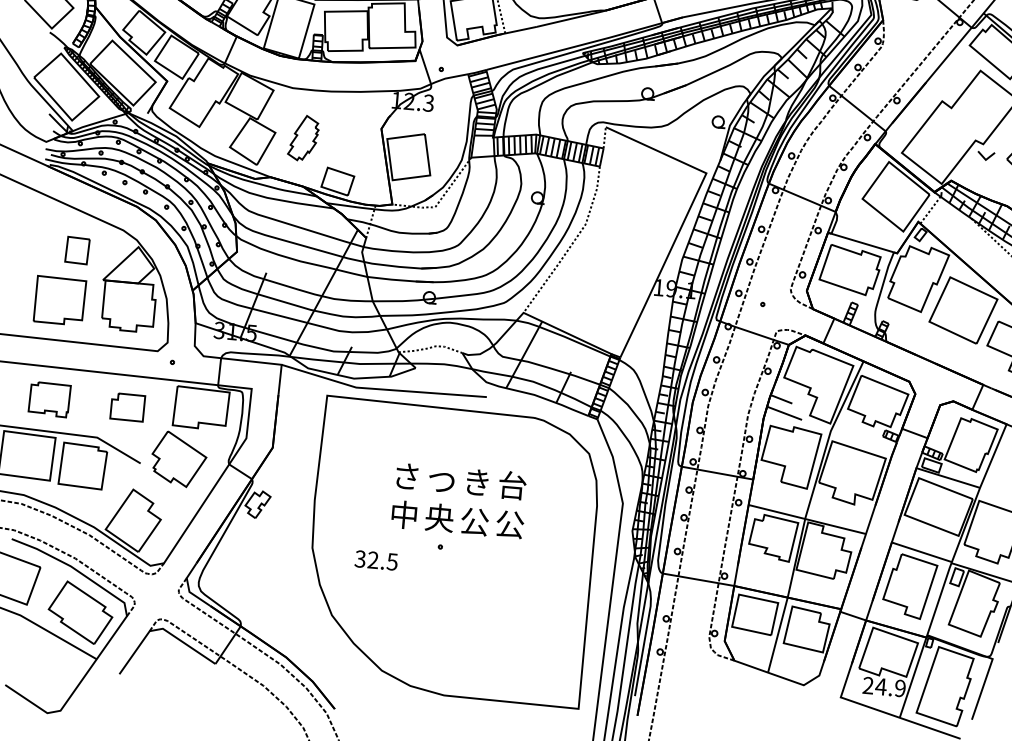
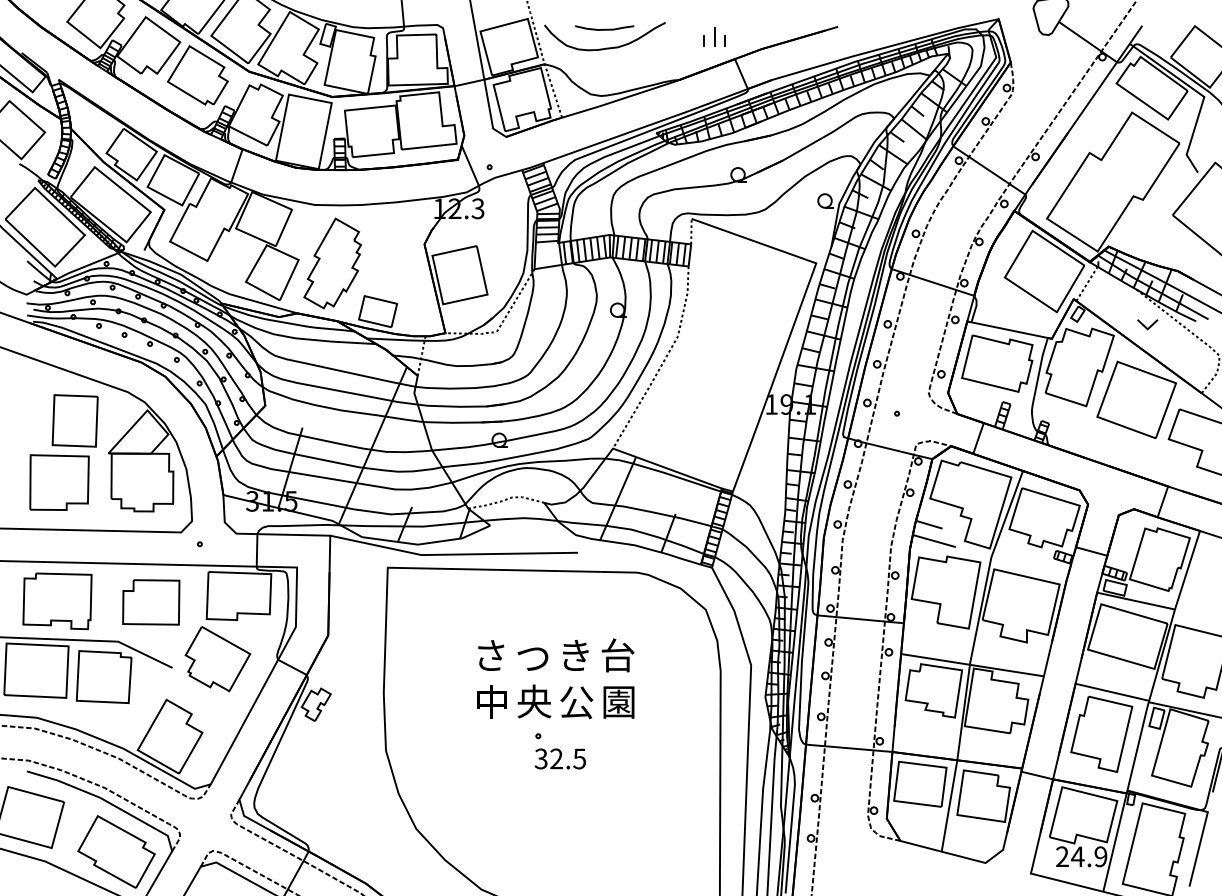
part: (303, 138) -> (332, 263), size x1.67
part: (986, 155) -> (1147, 324), moved
part: (77, 250) -> (74, 420), size x1.67
part: (49, 399) -> (57, 601), size x1.43
part: (127, 407) -> (151, 602), size x1.43
text: (509, 524) -> (618, 702), 公 -> 園
text: (375, 560) -> (559, 758), moved

